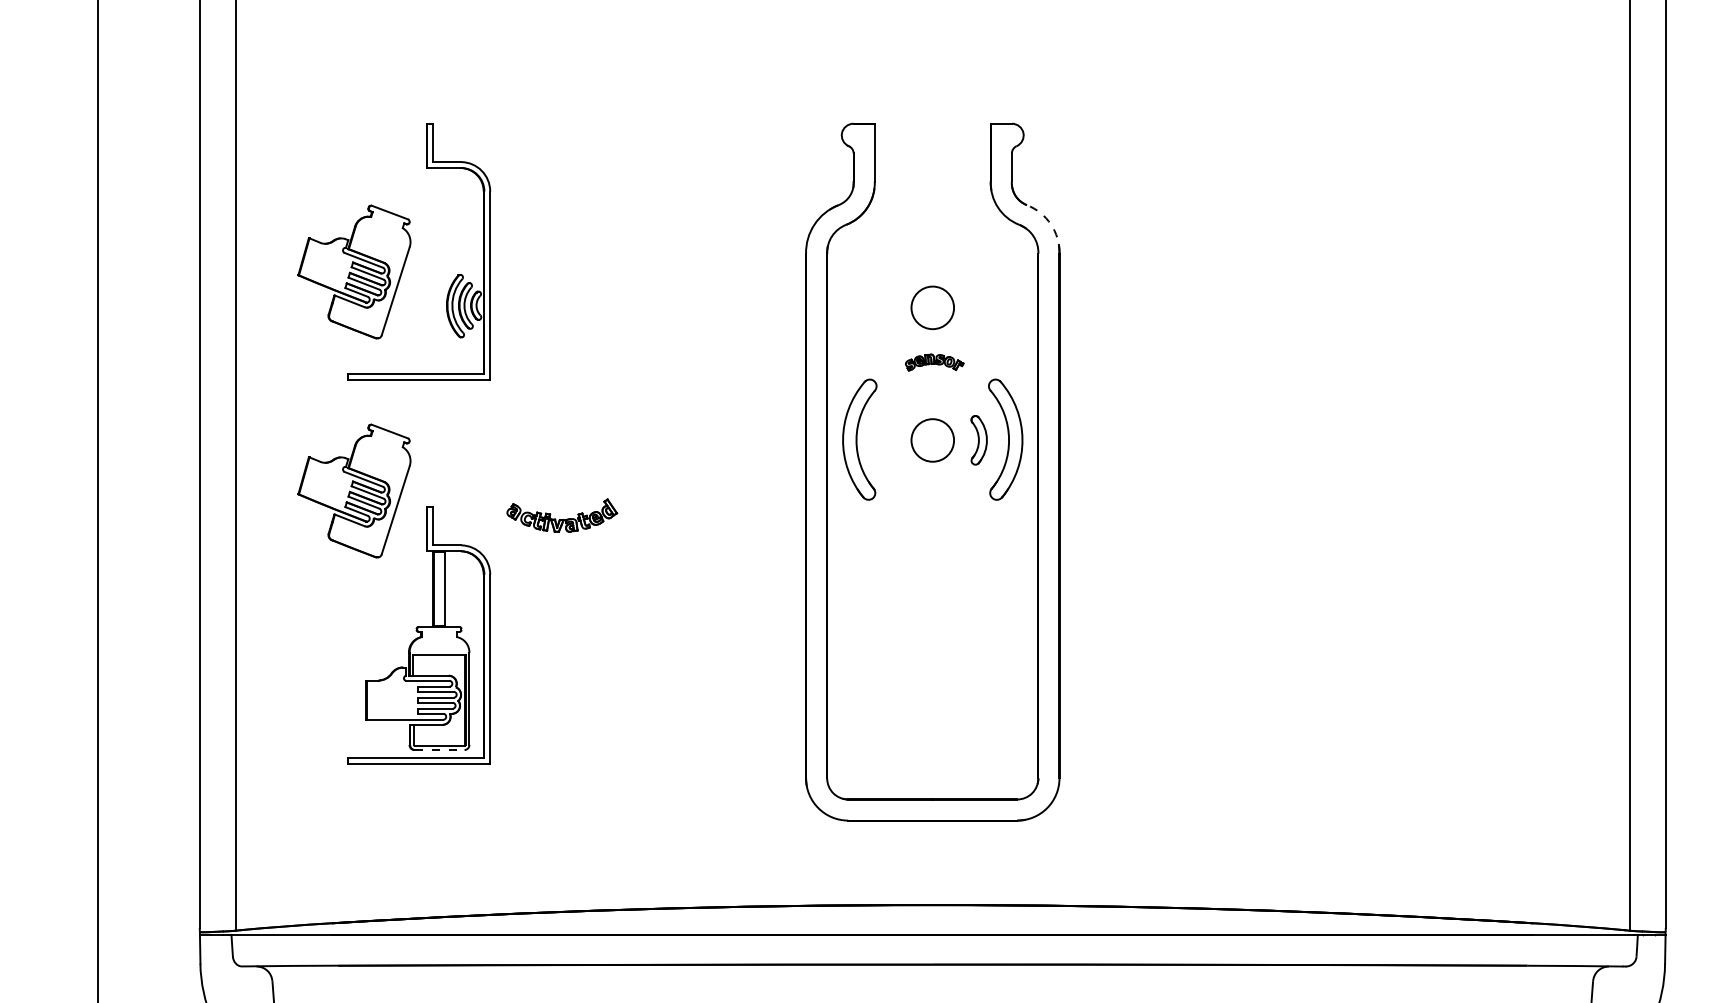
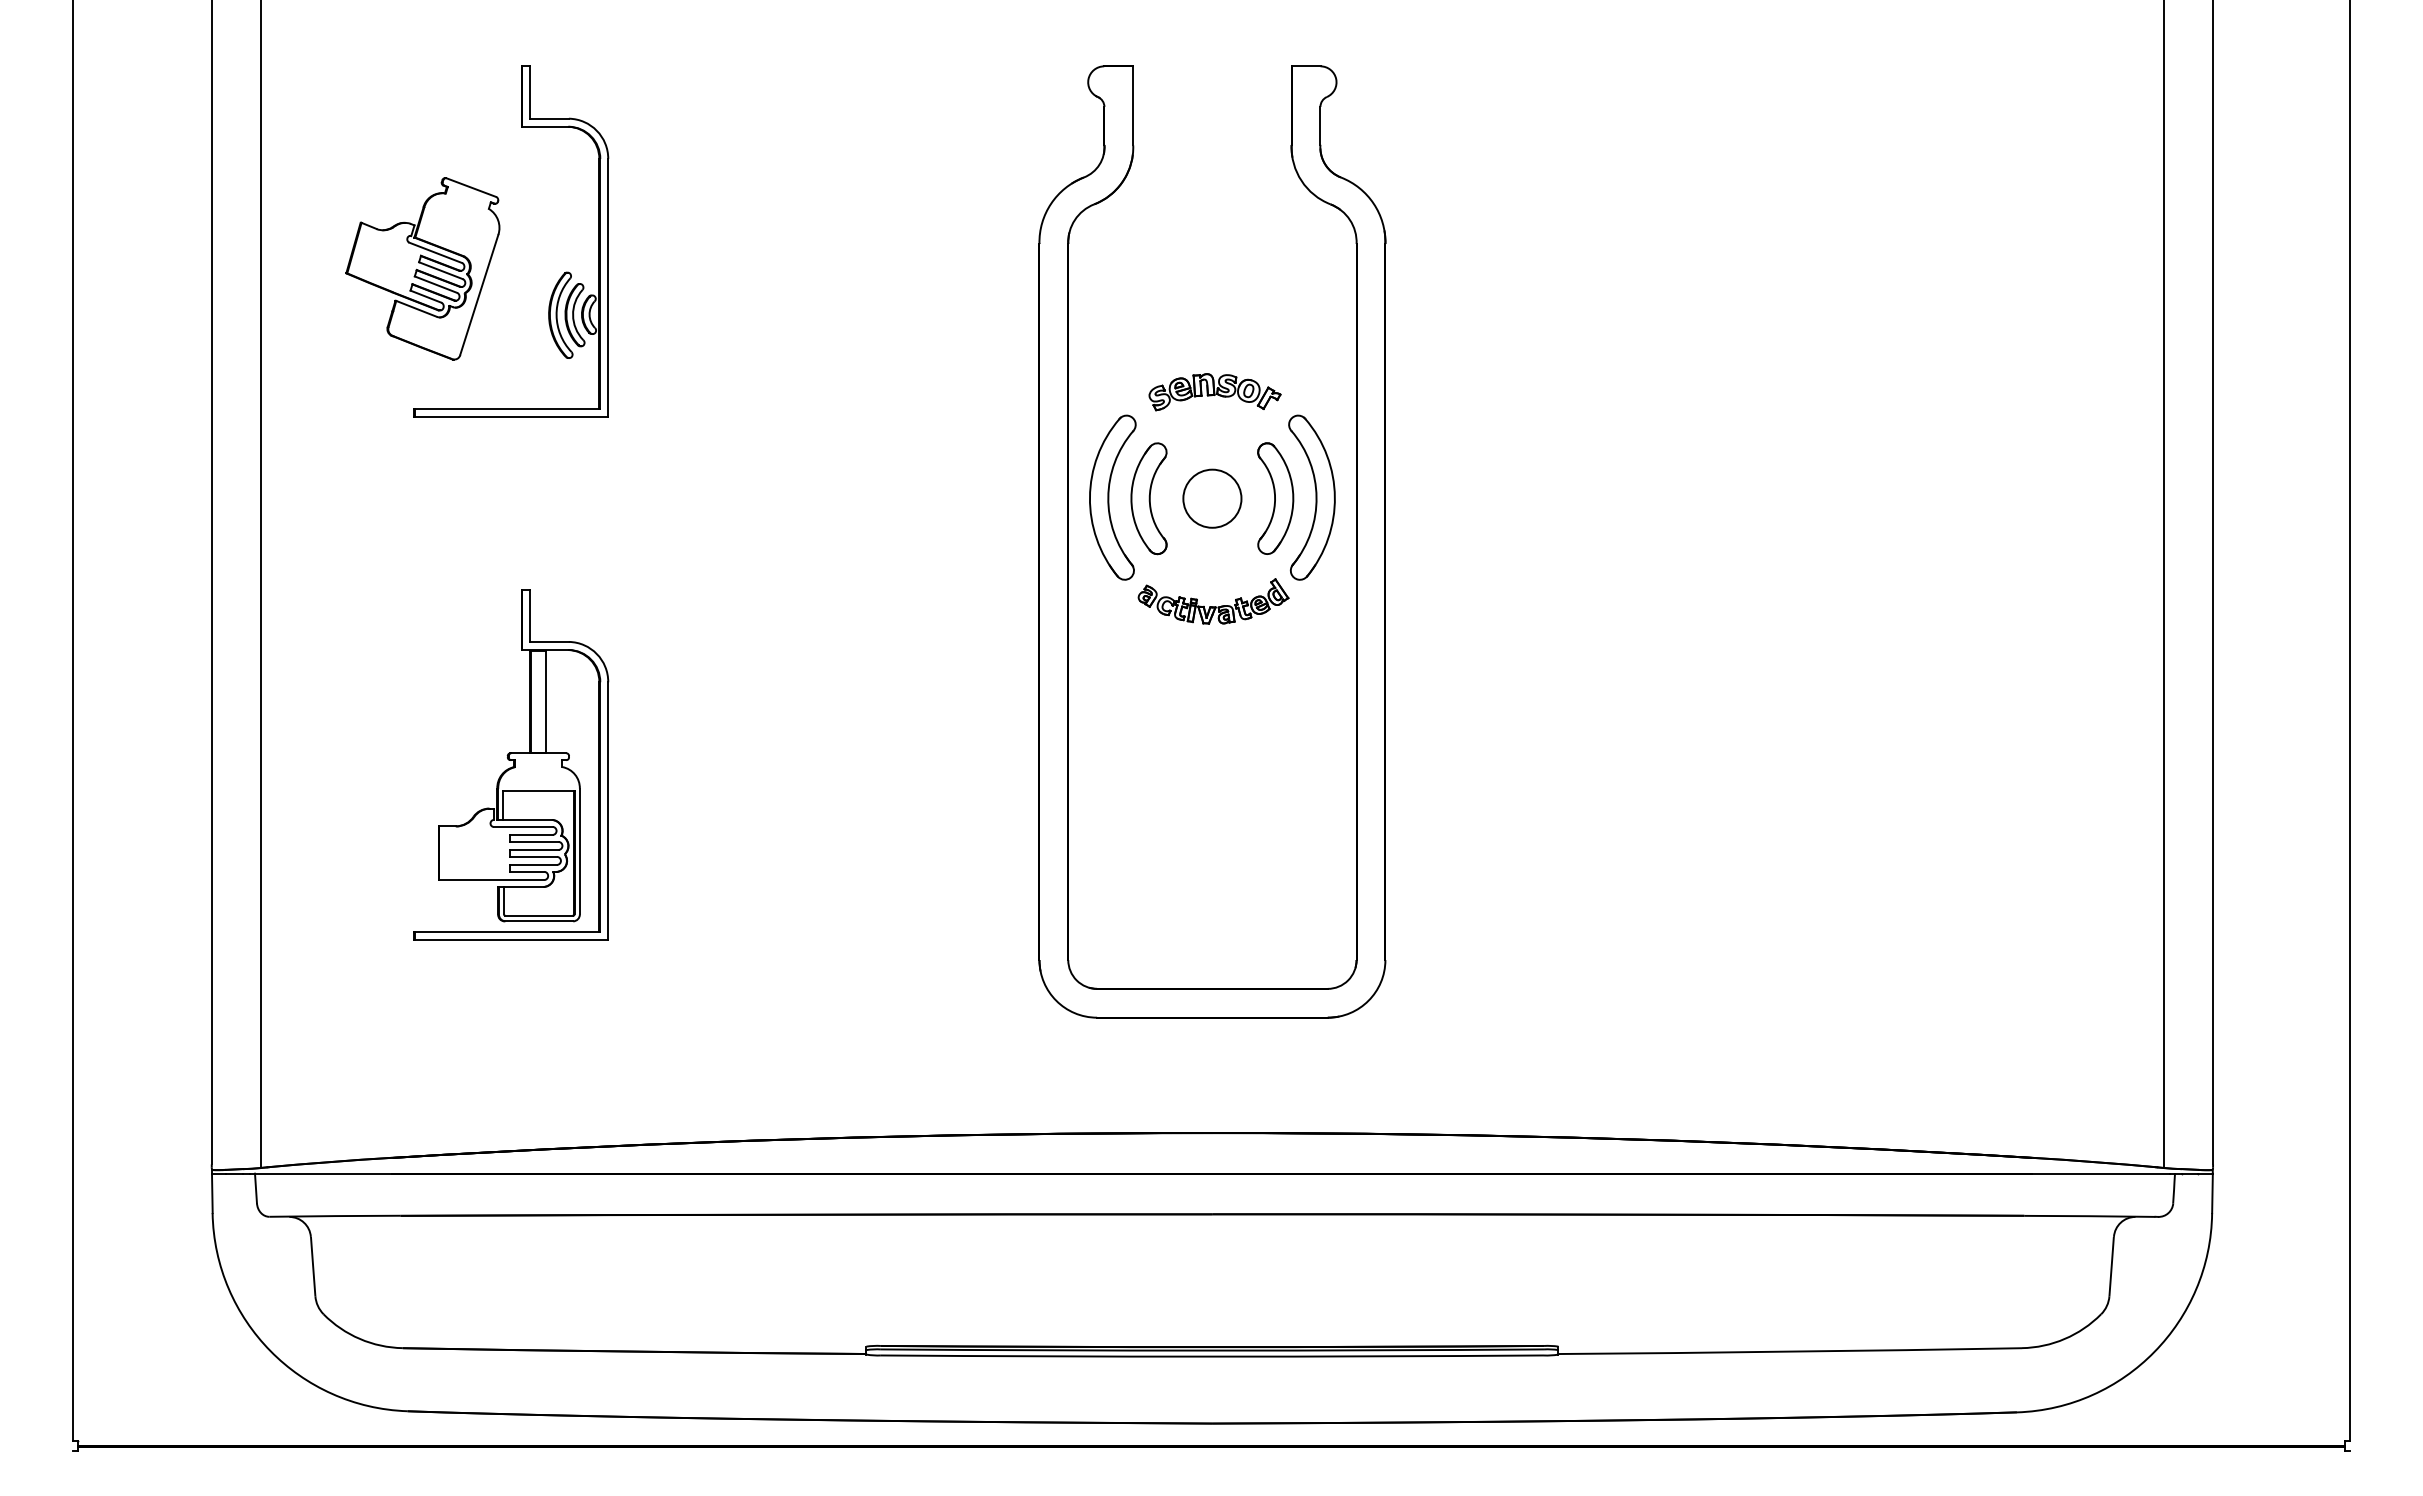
arc: (1050, 224) -> (1373, 203), dashed -> solid
circle: (932, 307) -> (1212, 317), removed
part: (934, 362) -> (1214, 392), size x1.67
part: (885, 440) -> (1148, 498), added
part: (978, 440) -> (1275, 498), size x1.67
part: (354, 490) -> (422, 567), removed
part: (562, 515) -> (1213, 601), moved
line: (439, 750) -> (539, 921), dashed -> solid

